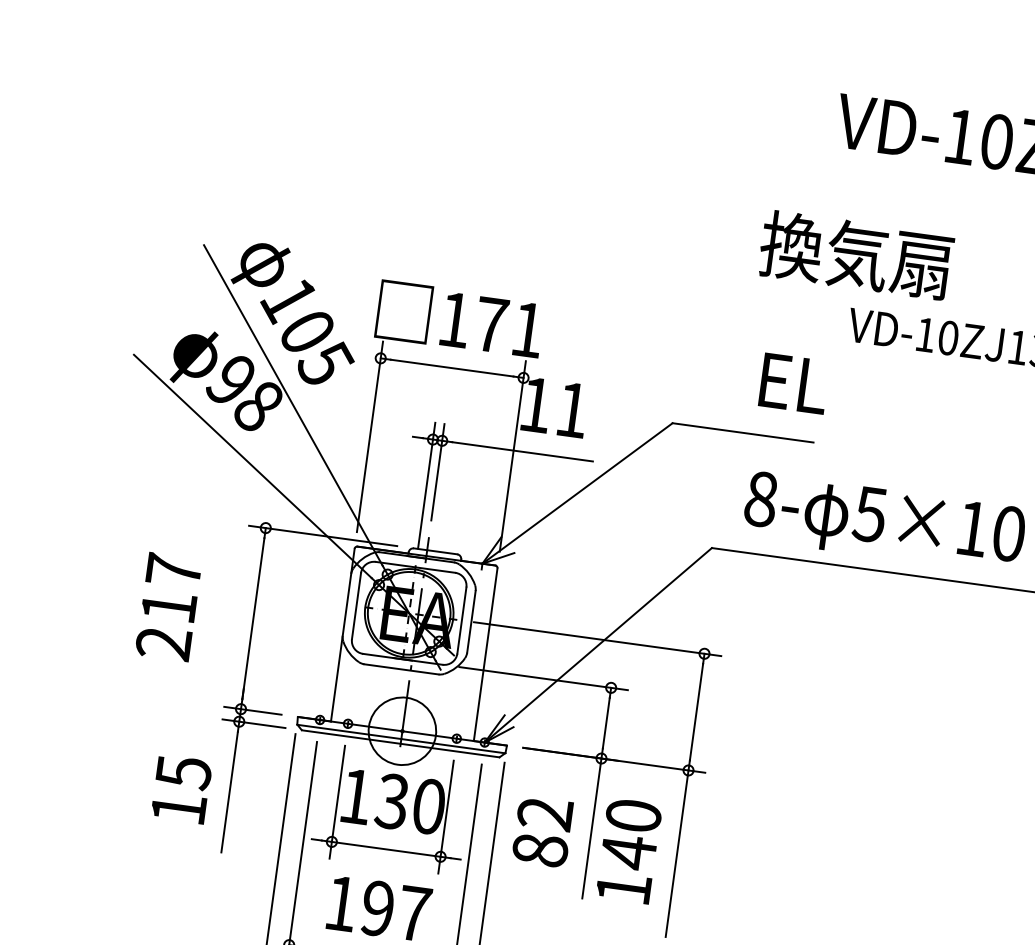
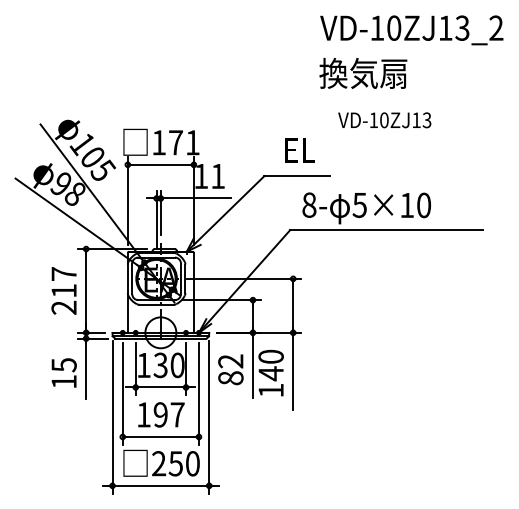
text: (856, 255) -> (363, 73), moved
text: (792, 383) -> (299, 150), moved
text: (167, 605) -> (63, 290), moved

